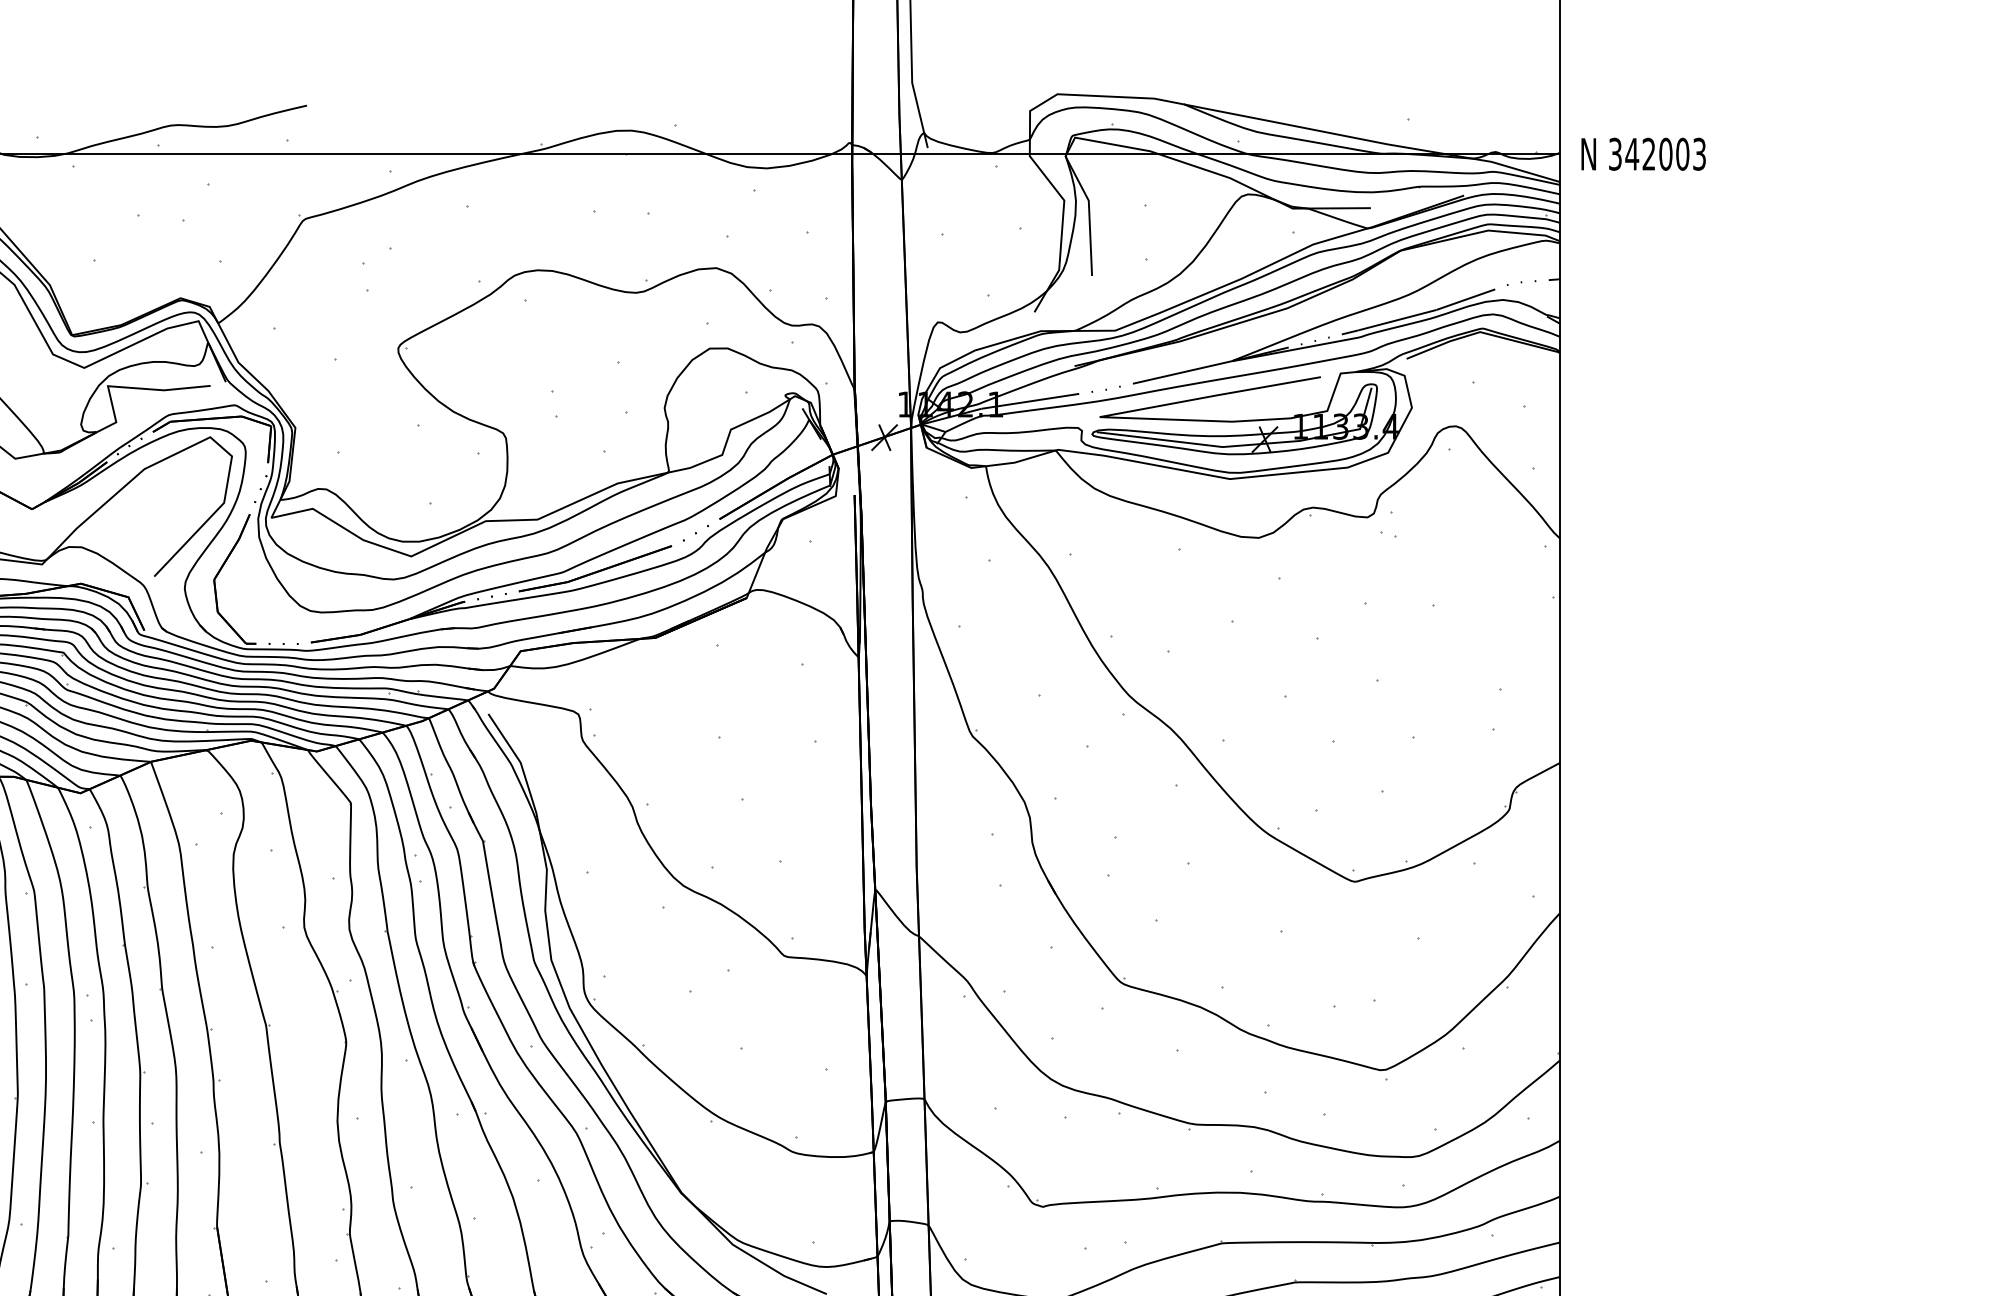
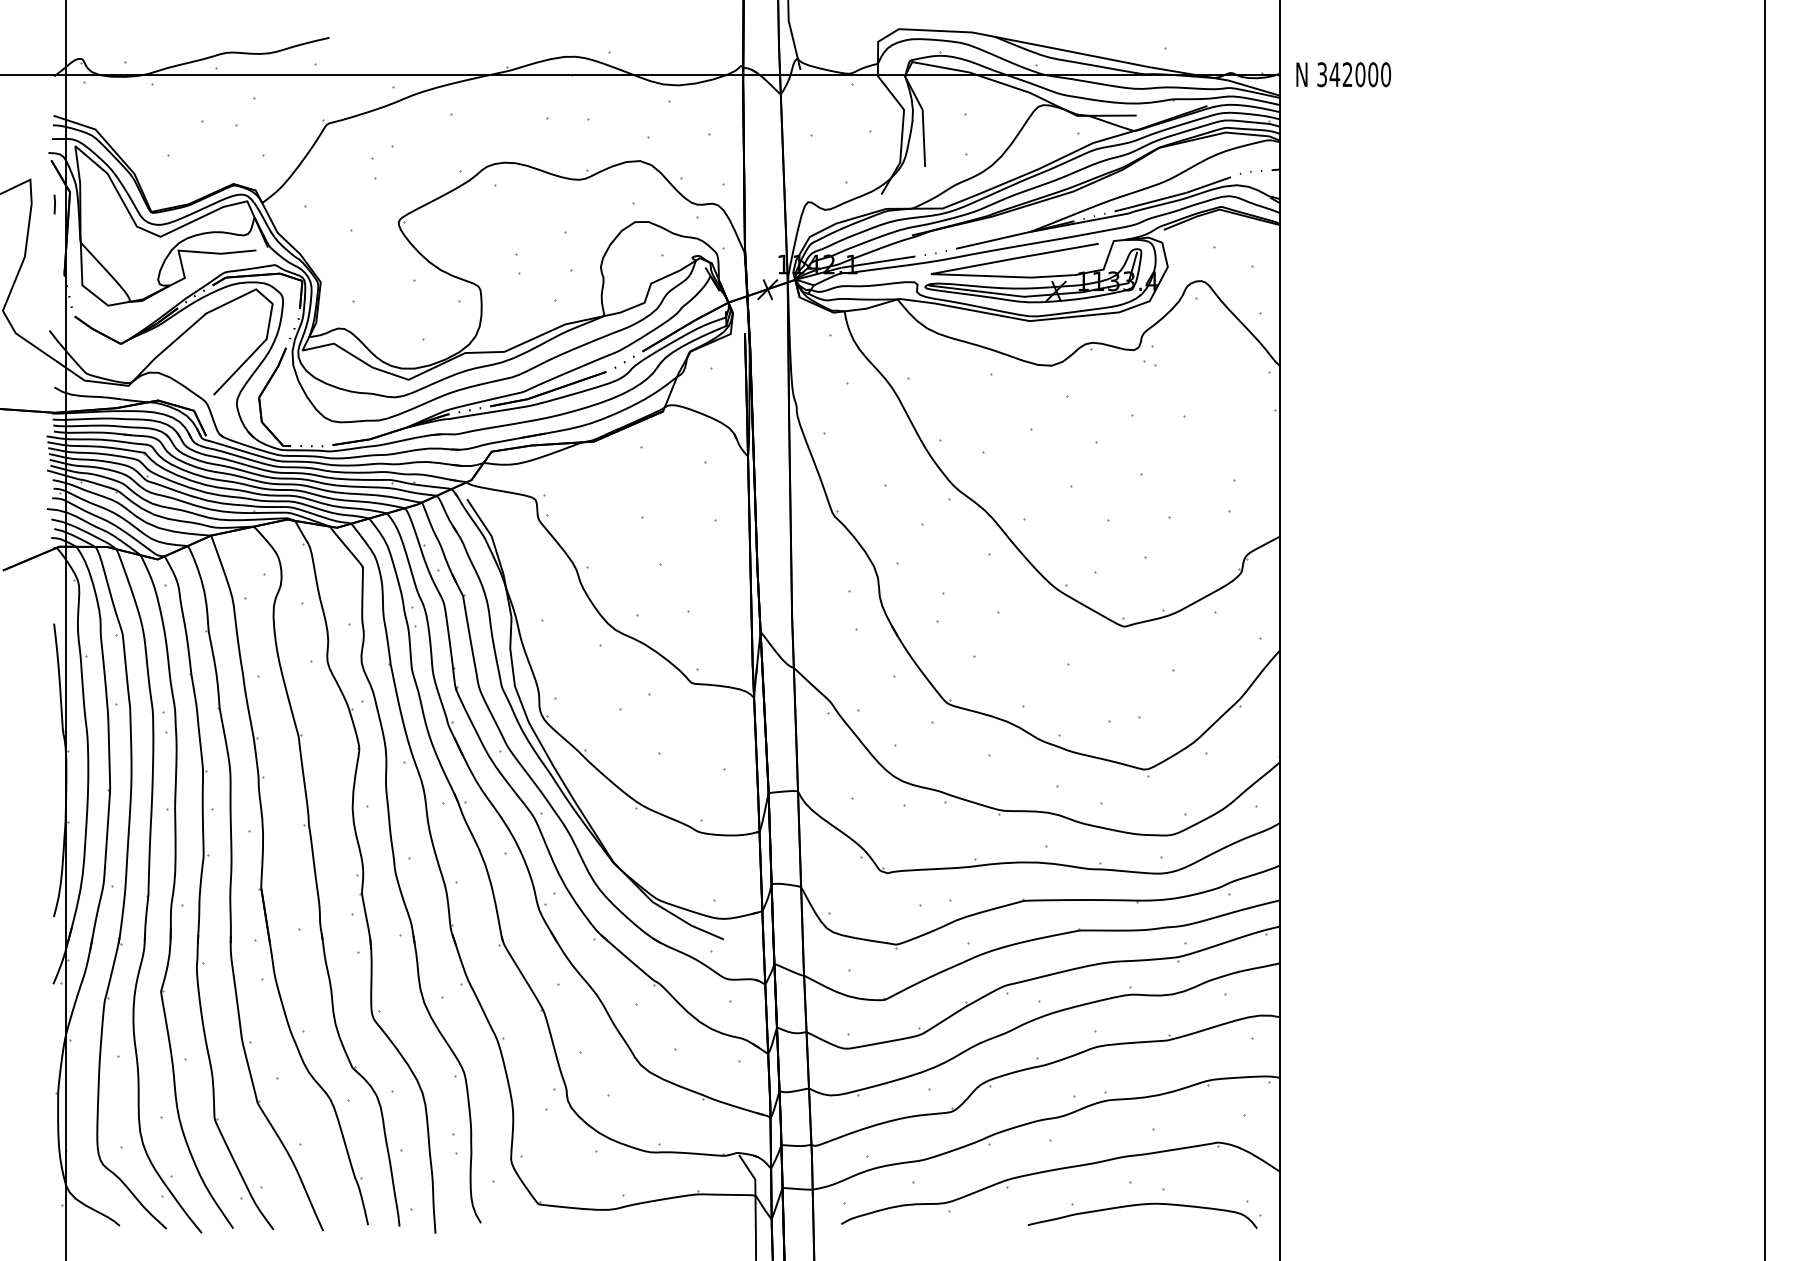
text: (1700, 154) -> (1386, 74), 342003 -> 342000

